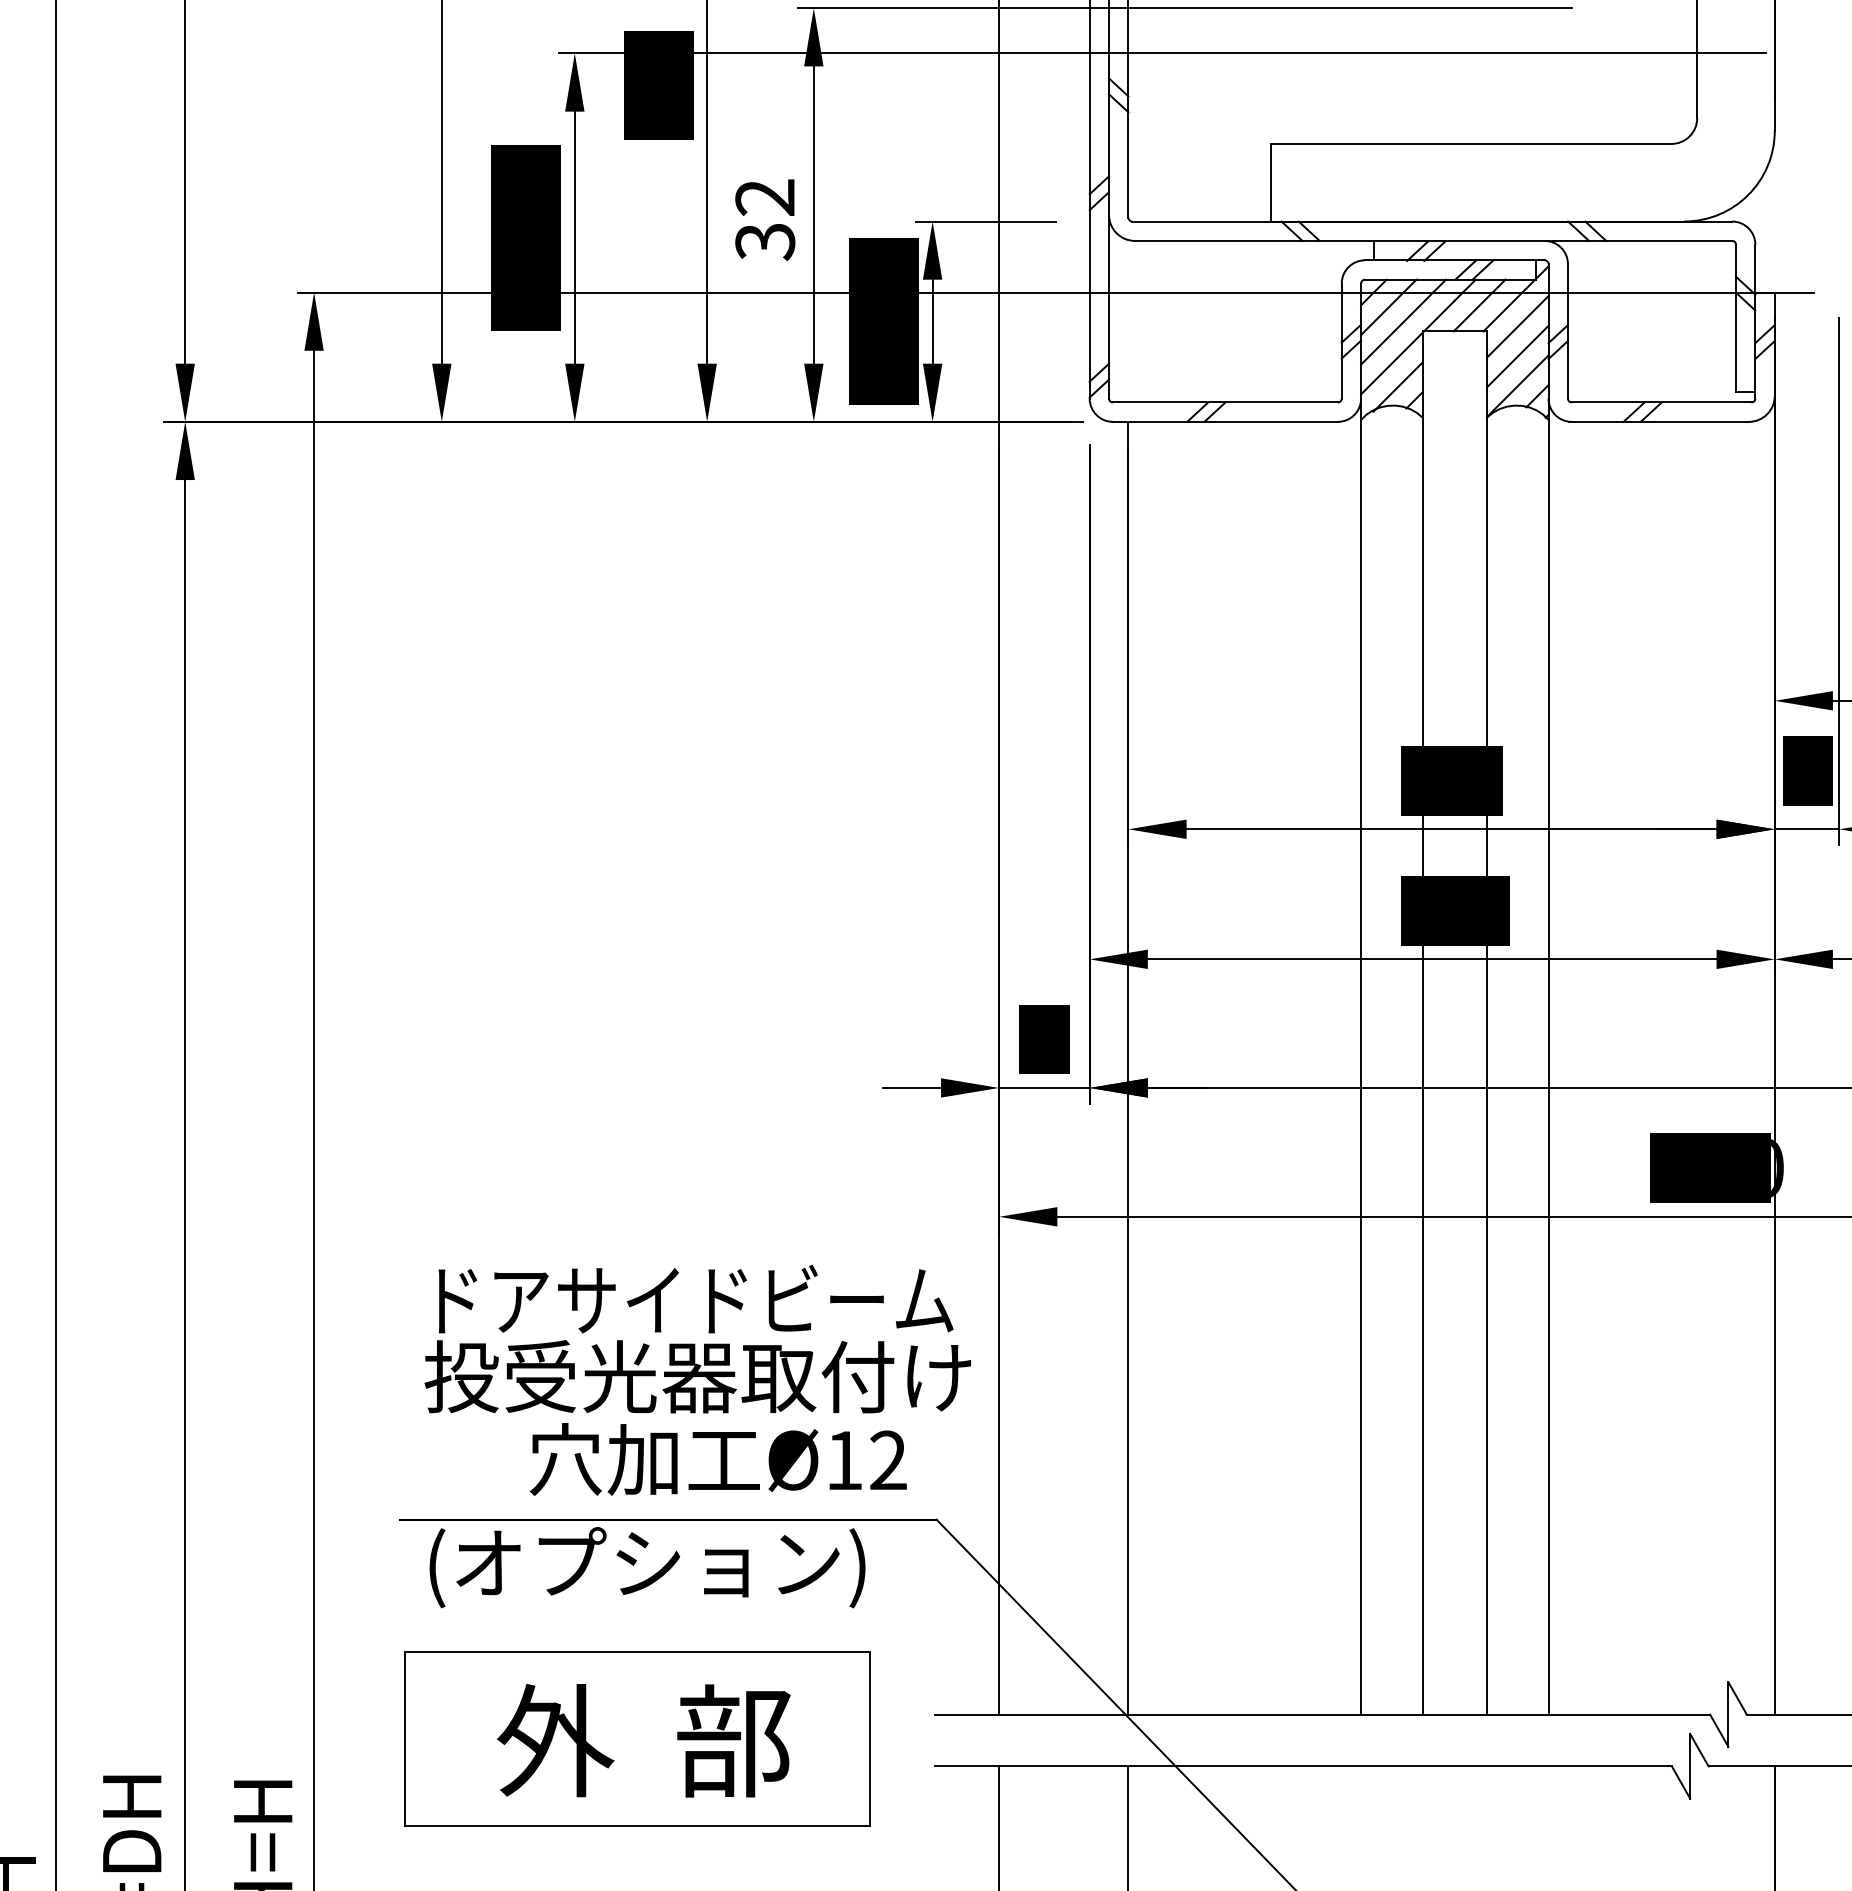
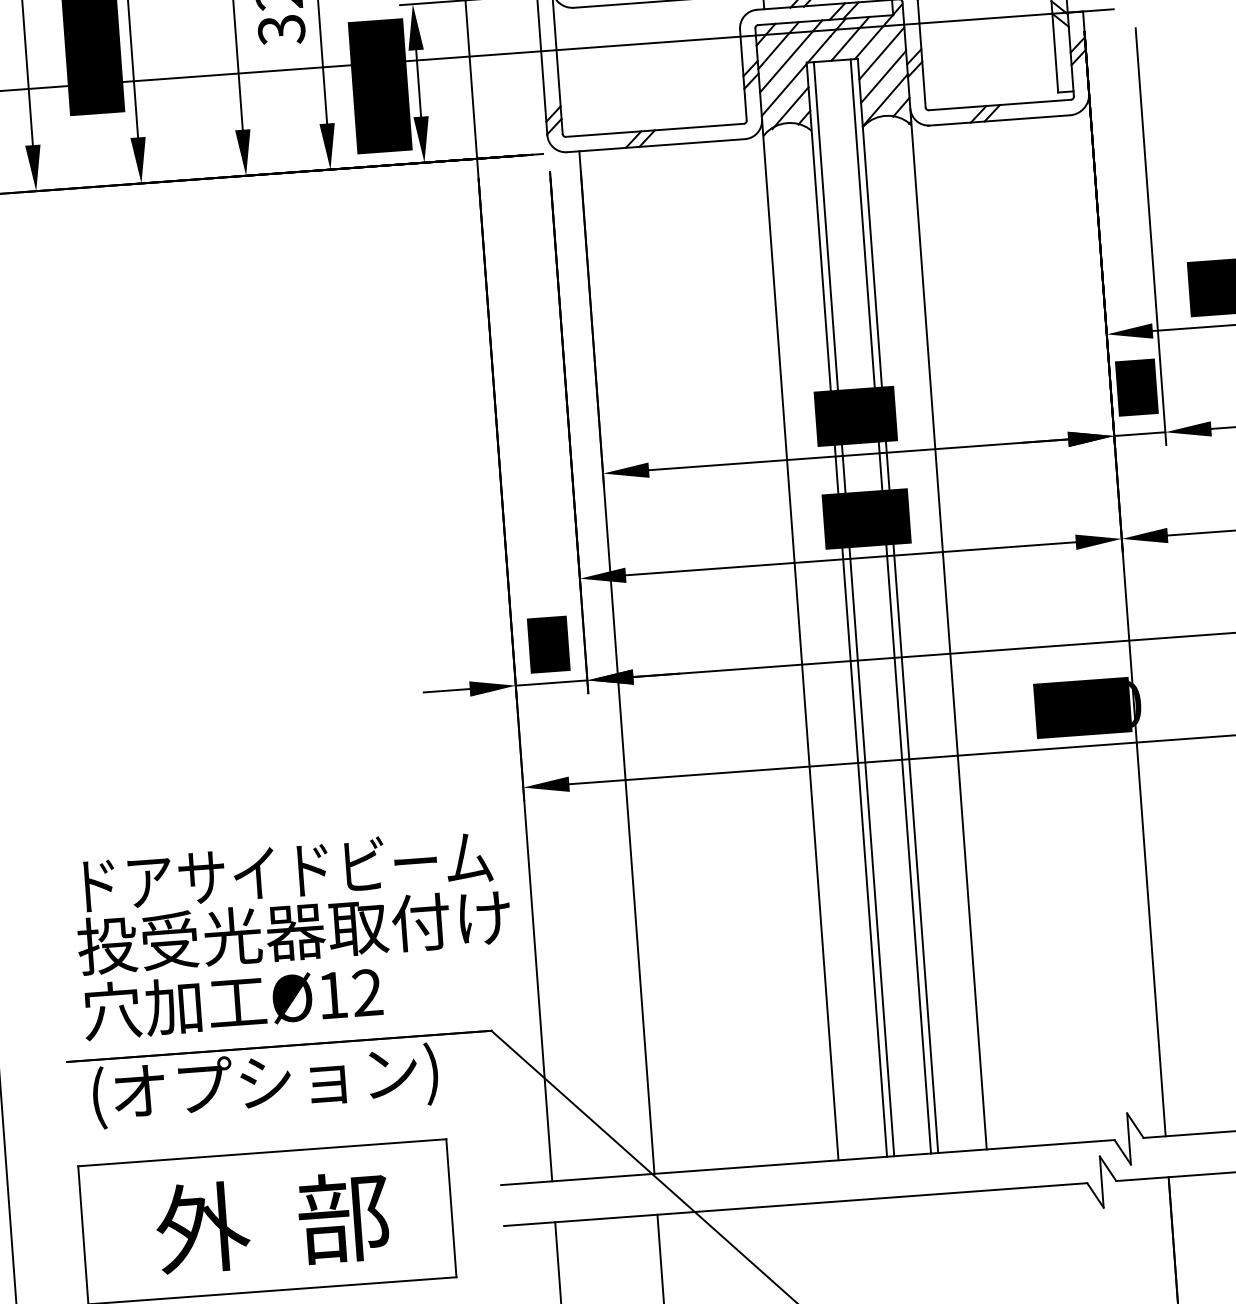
line: (1431, 1022) -> (853, 608), added
line: (1478, 1022) -> (891, 606), added
text: (717, 1459) -> (232, 1001), moved

